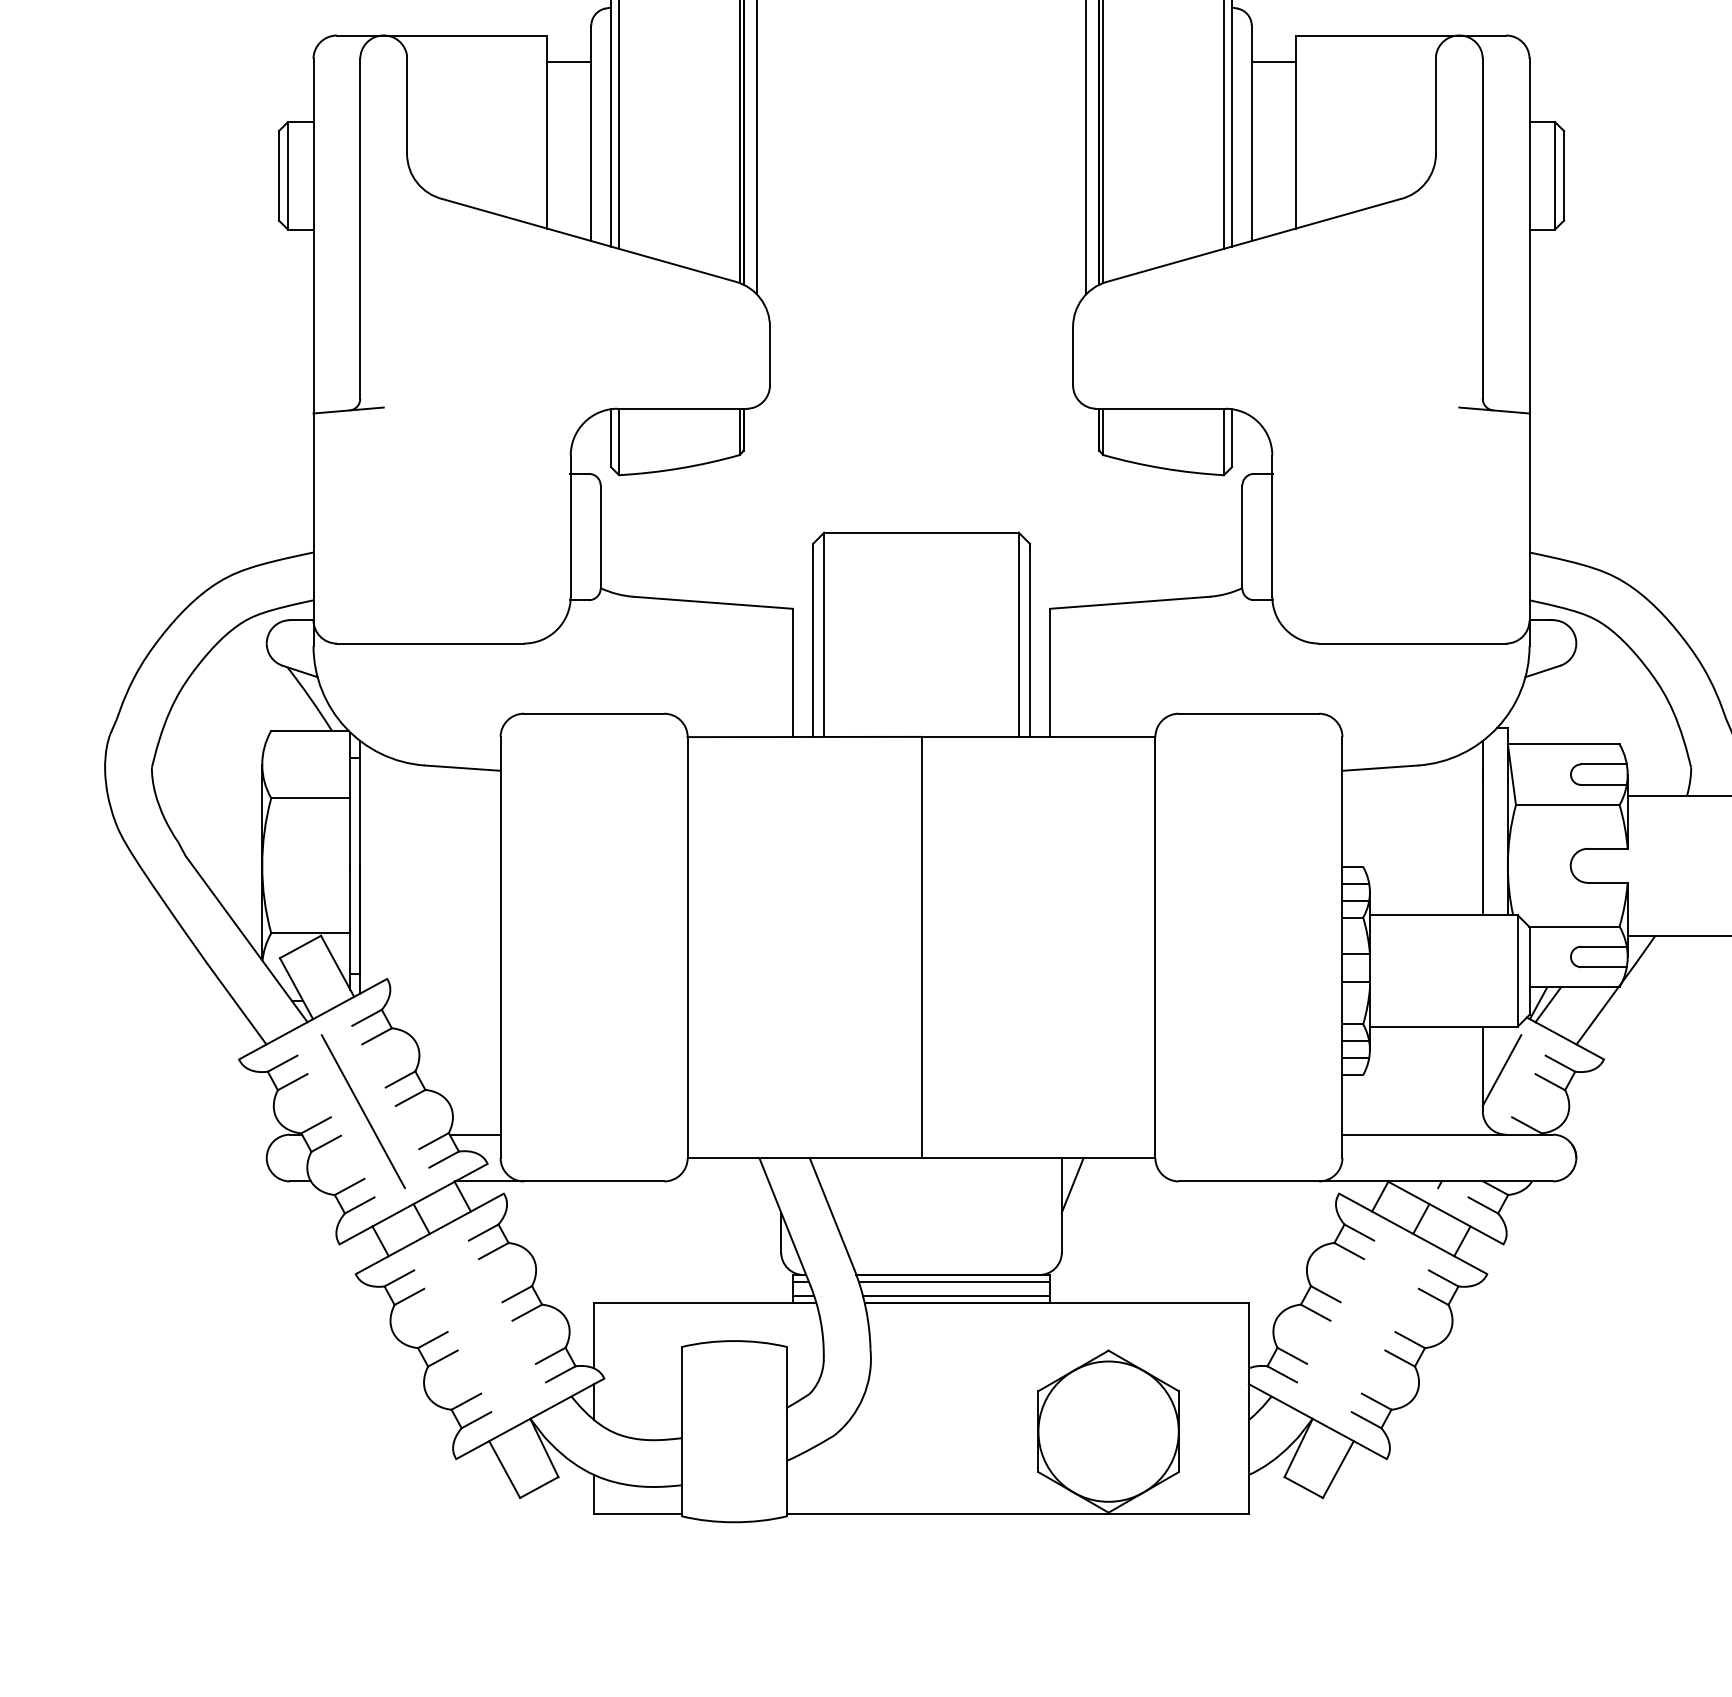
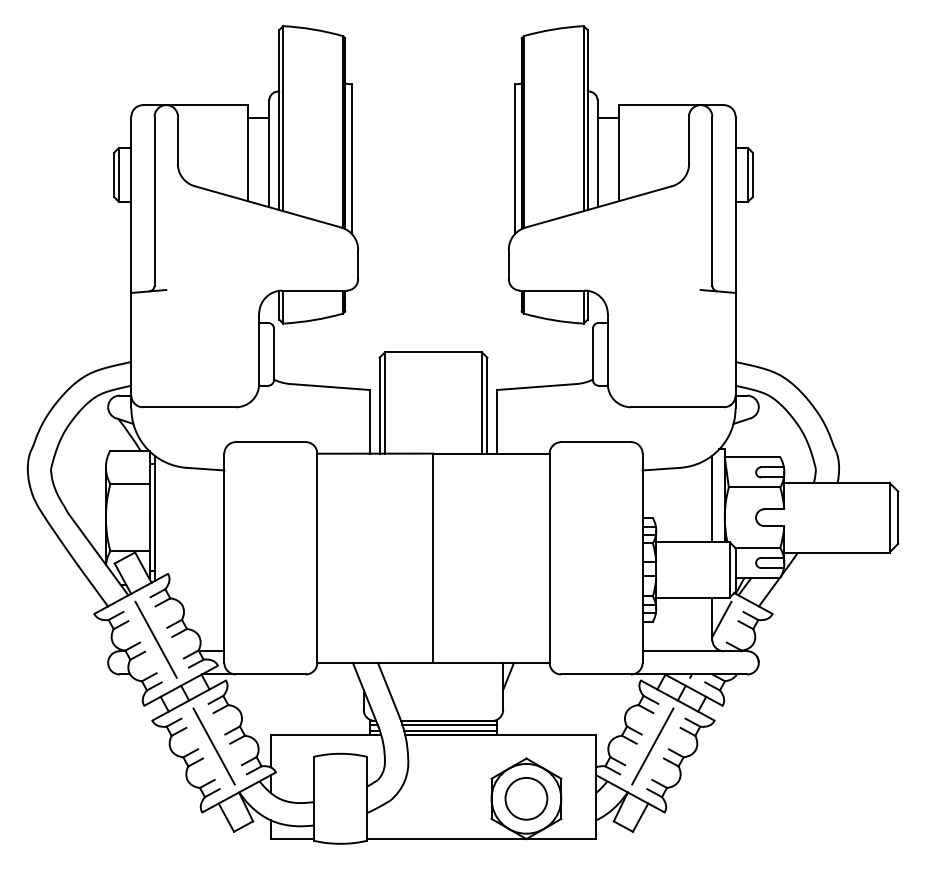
line: (478, 1326) -> (213, 746), added
line: (1362, 1326) -> (652, 746), added
part: (1108, 1431) -> (526, 798), added

